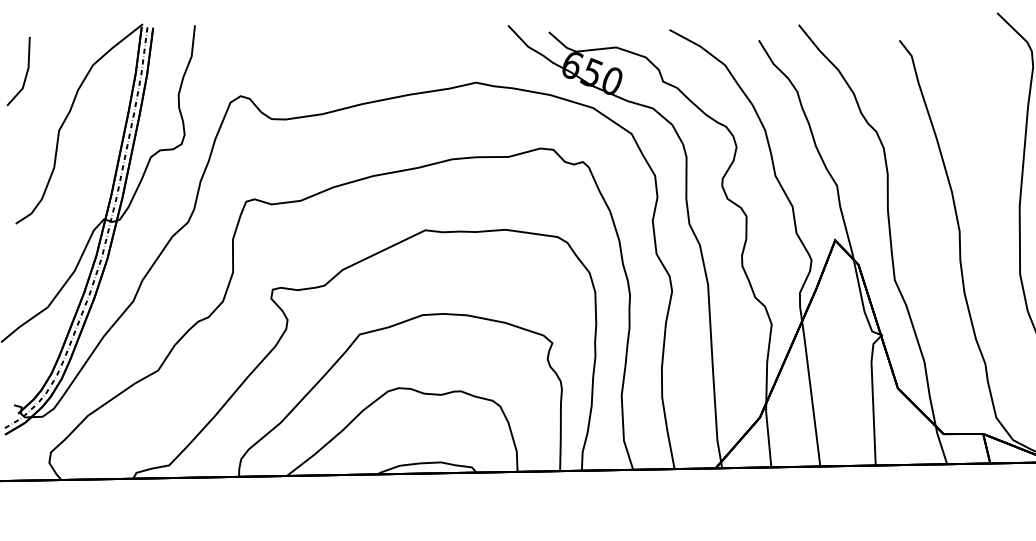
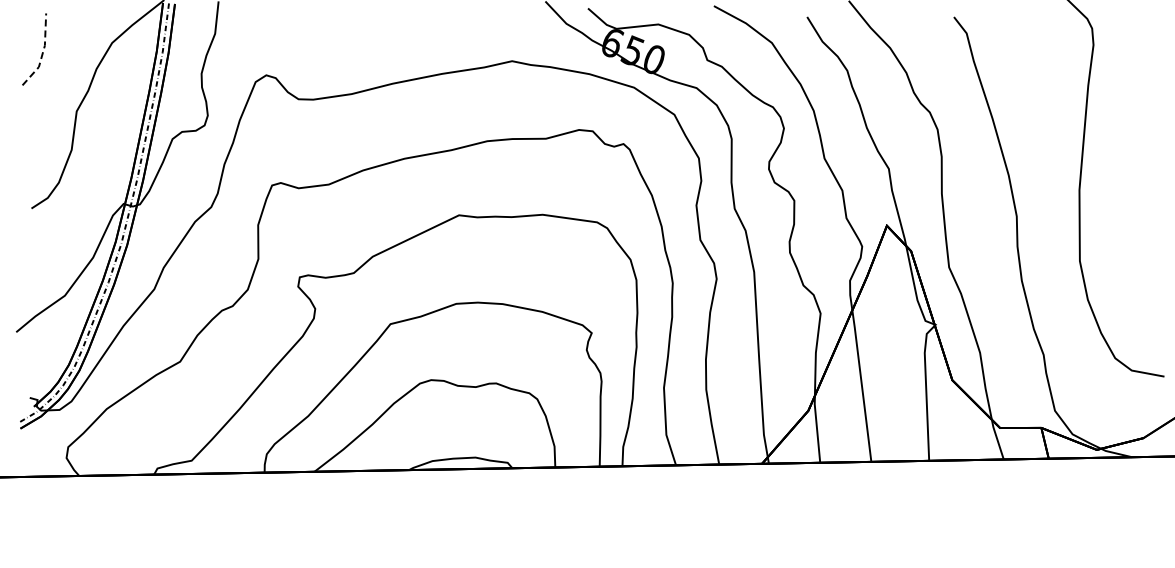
line: (27, 74) -> (43, 52), solid -> dashed

